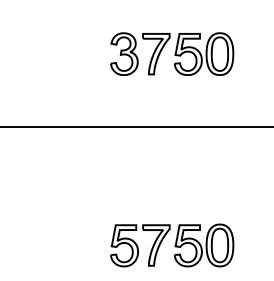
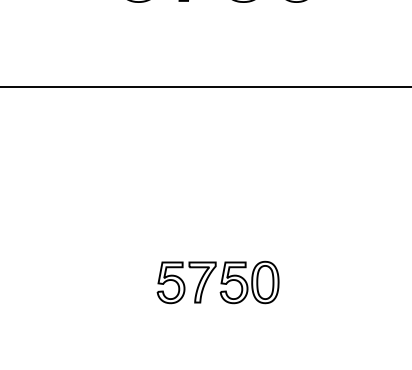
part: (172, 245) -> (218, 282), size x0.6

